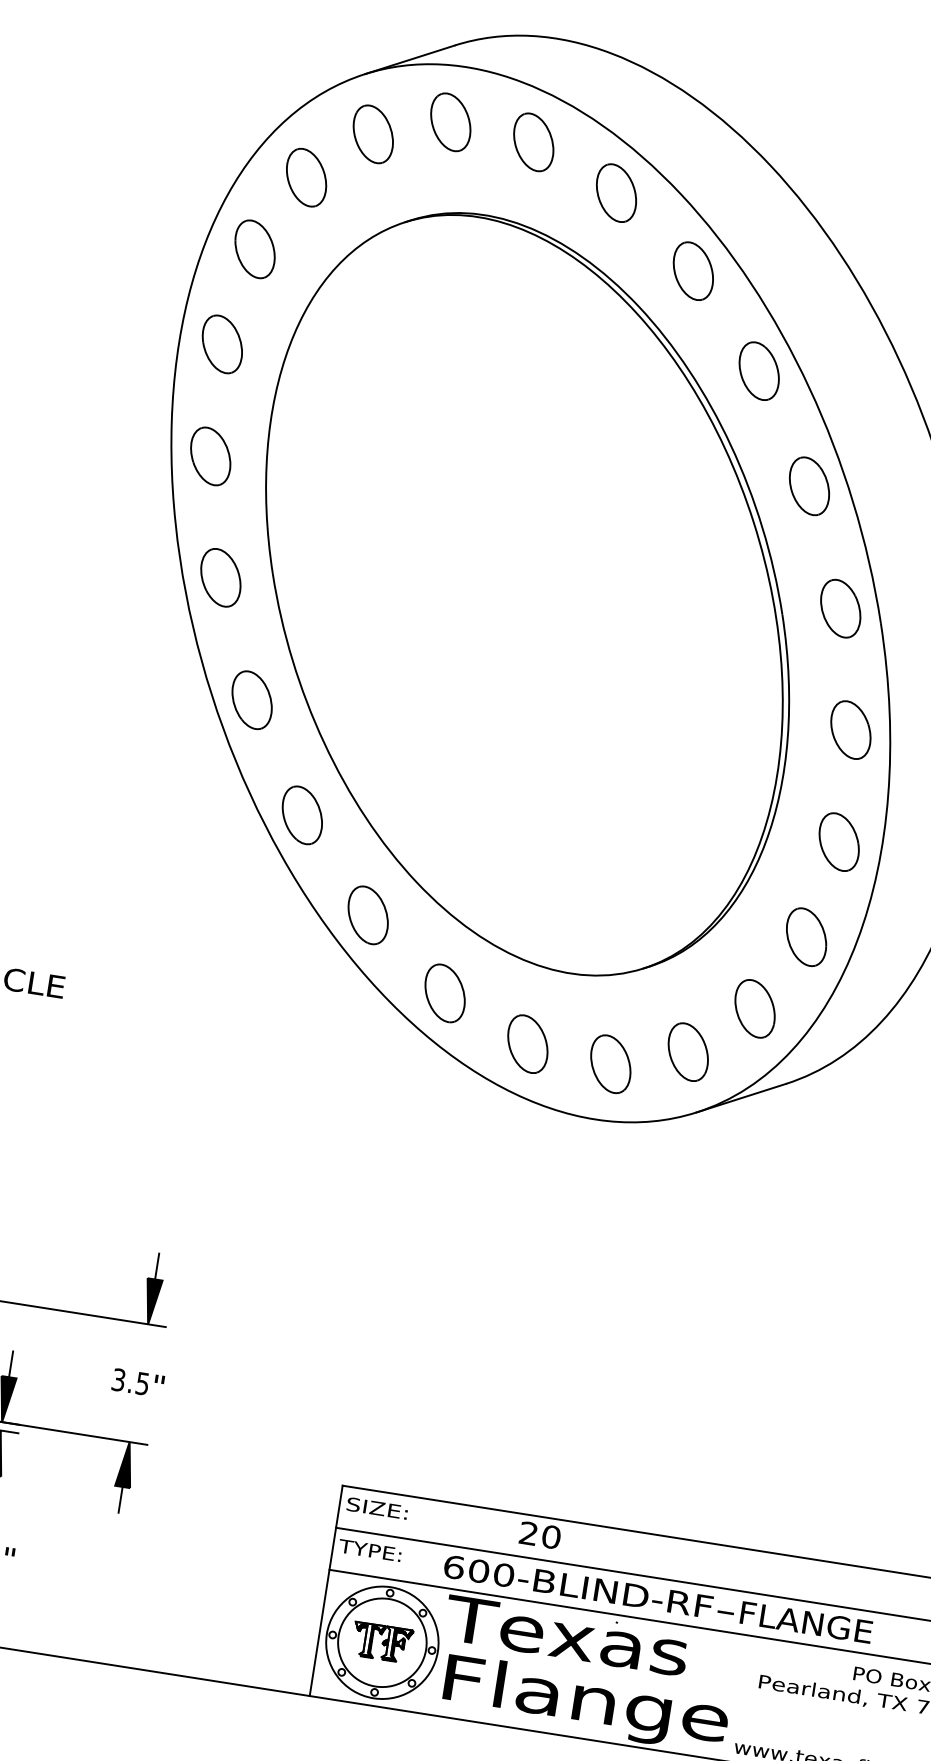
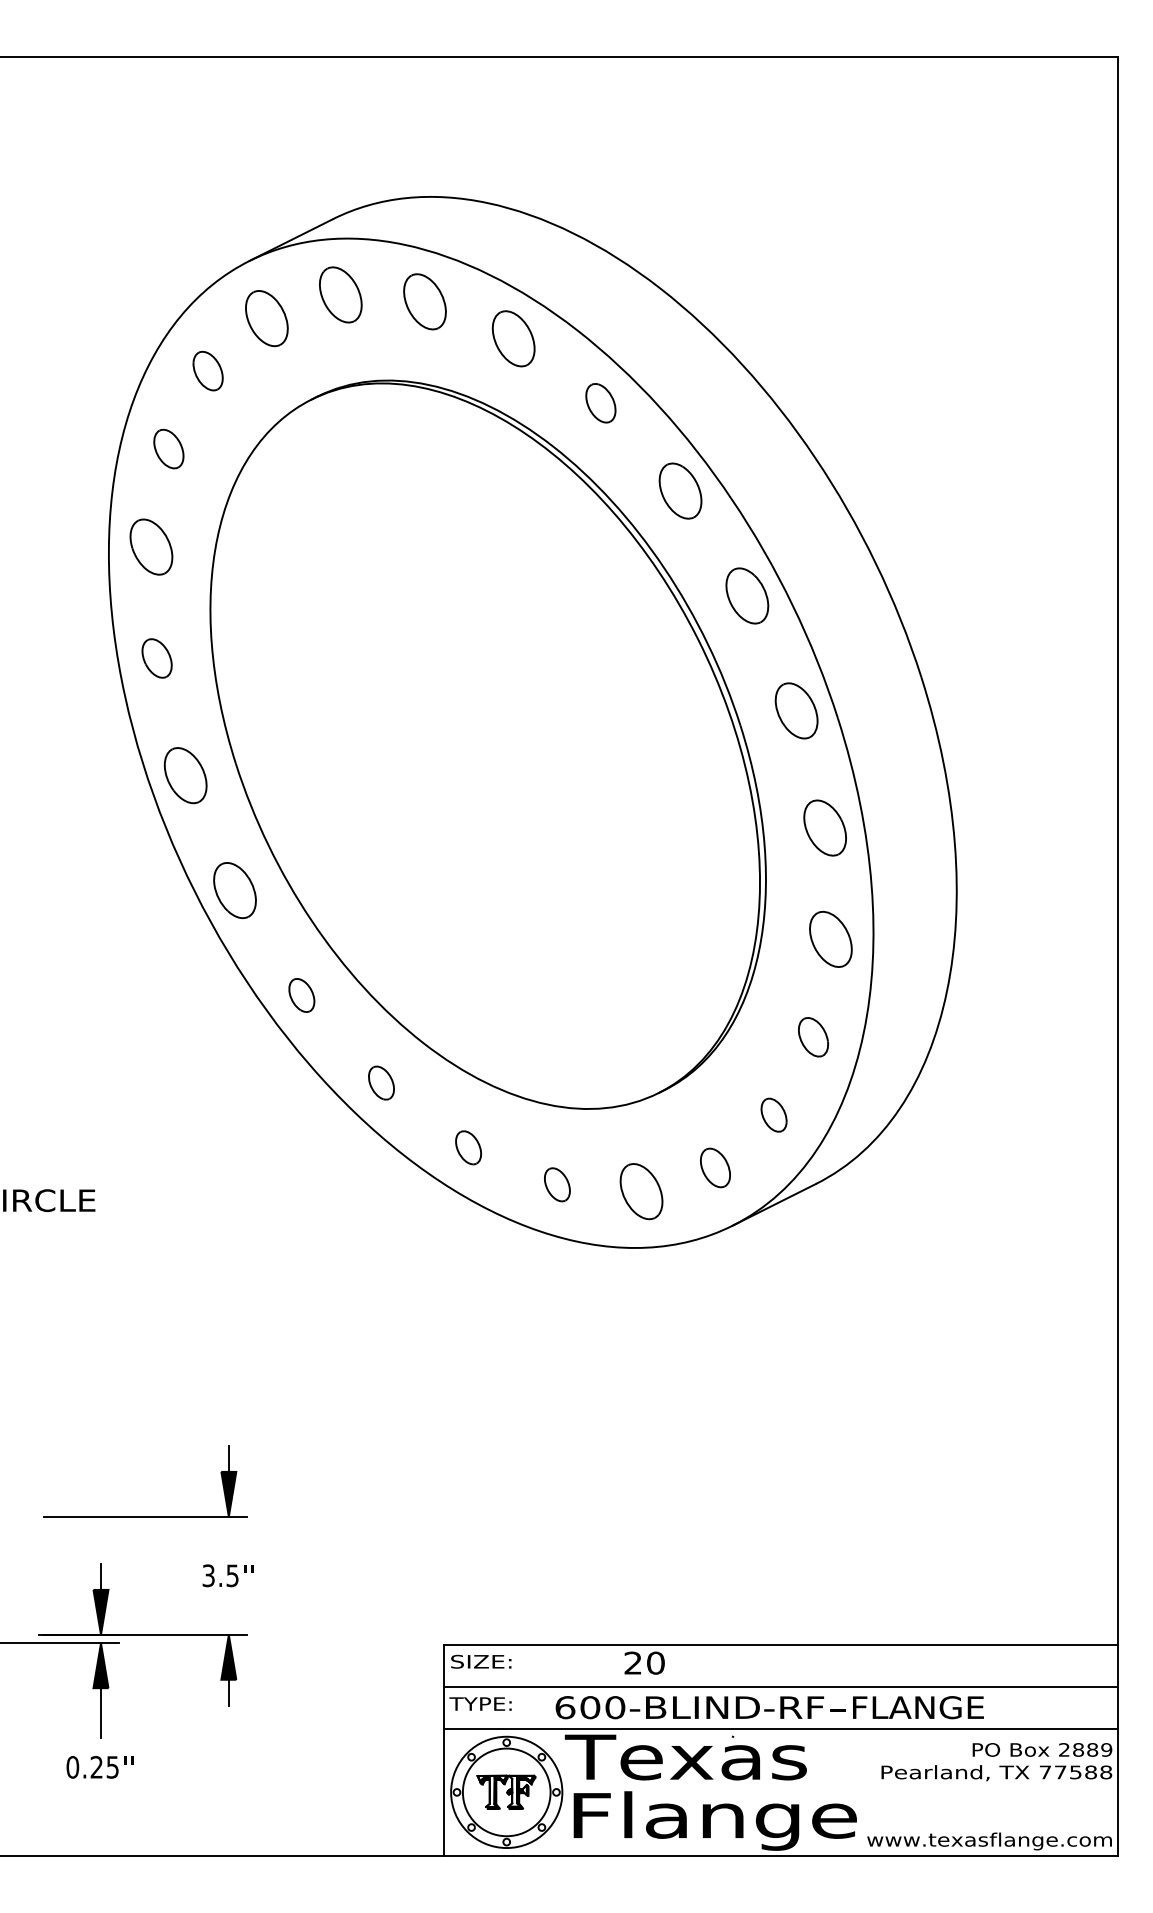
part: (305, 176) -> (207, 370), size x0.7
part: (254, 248) -> (168, 448), size x0.7
part: (693, 270) -> (600, 402), size x0.7
part: (210, 456) -> (156, 658), size x0.7
part: (302, 815) -> (301, 995), size x0.6
part: (368, 914) -> (381, 1082), size x0.6
part: (806, 936) -> (813, 1036), size x0.7
part: (445, 993) -> (468, 1147), size x0.6
part: (754, 1007) -> (773, 1114), size x0.6
part: (528, 1044) -> (557, 1184), size x0.6
part: (688, 1051) -> (715, 1167), size x0.7

